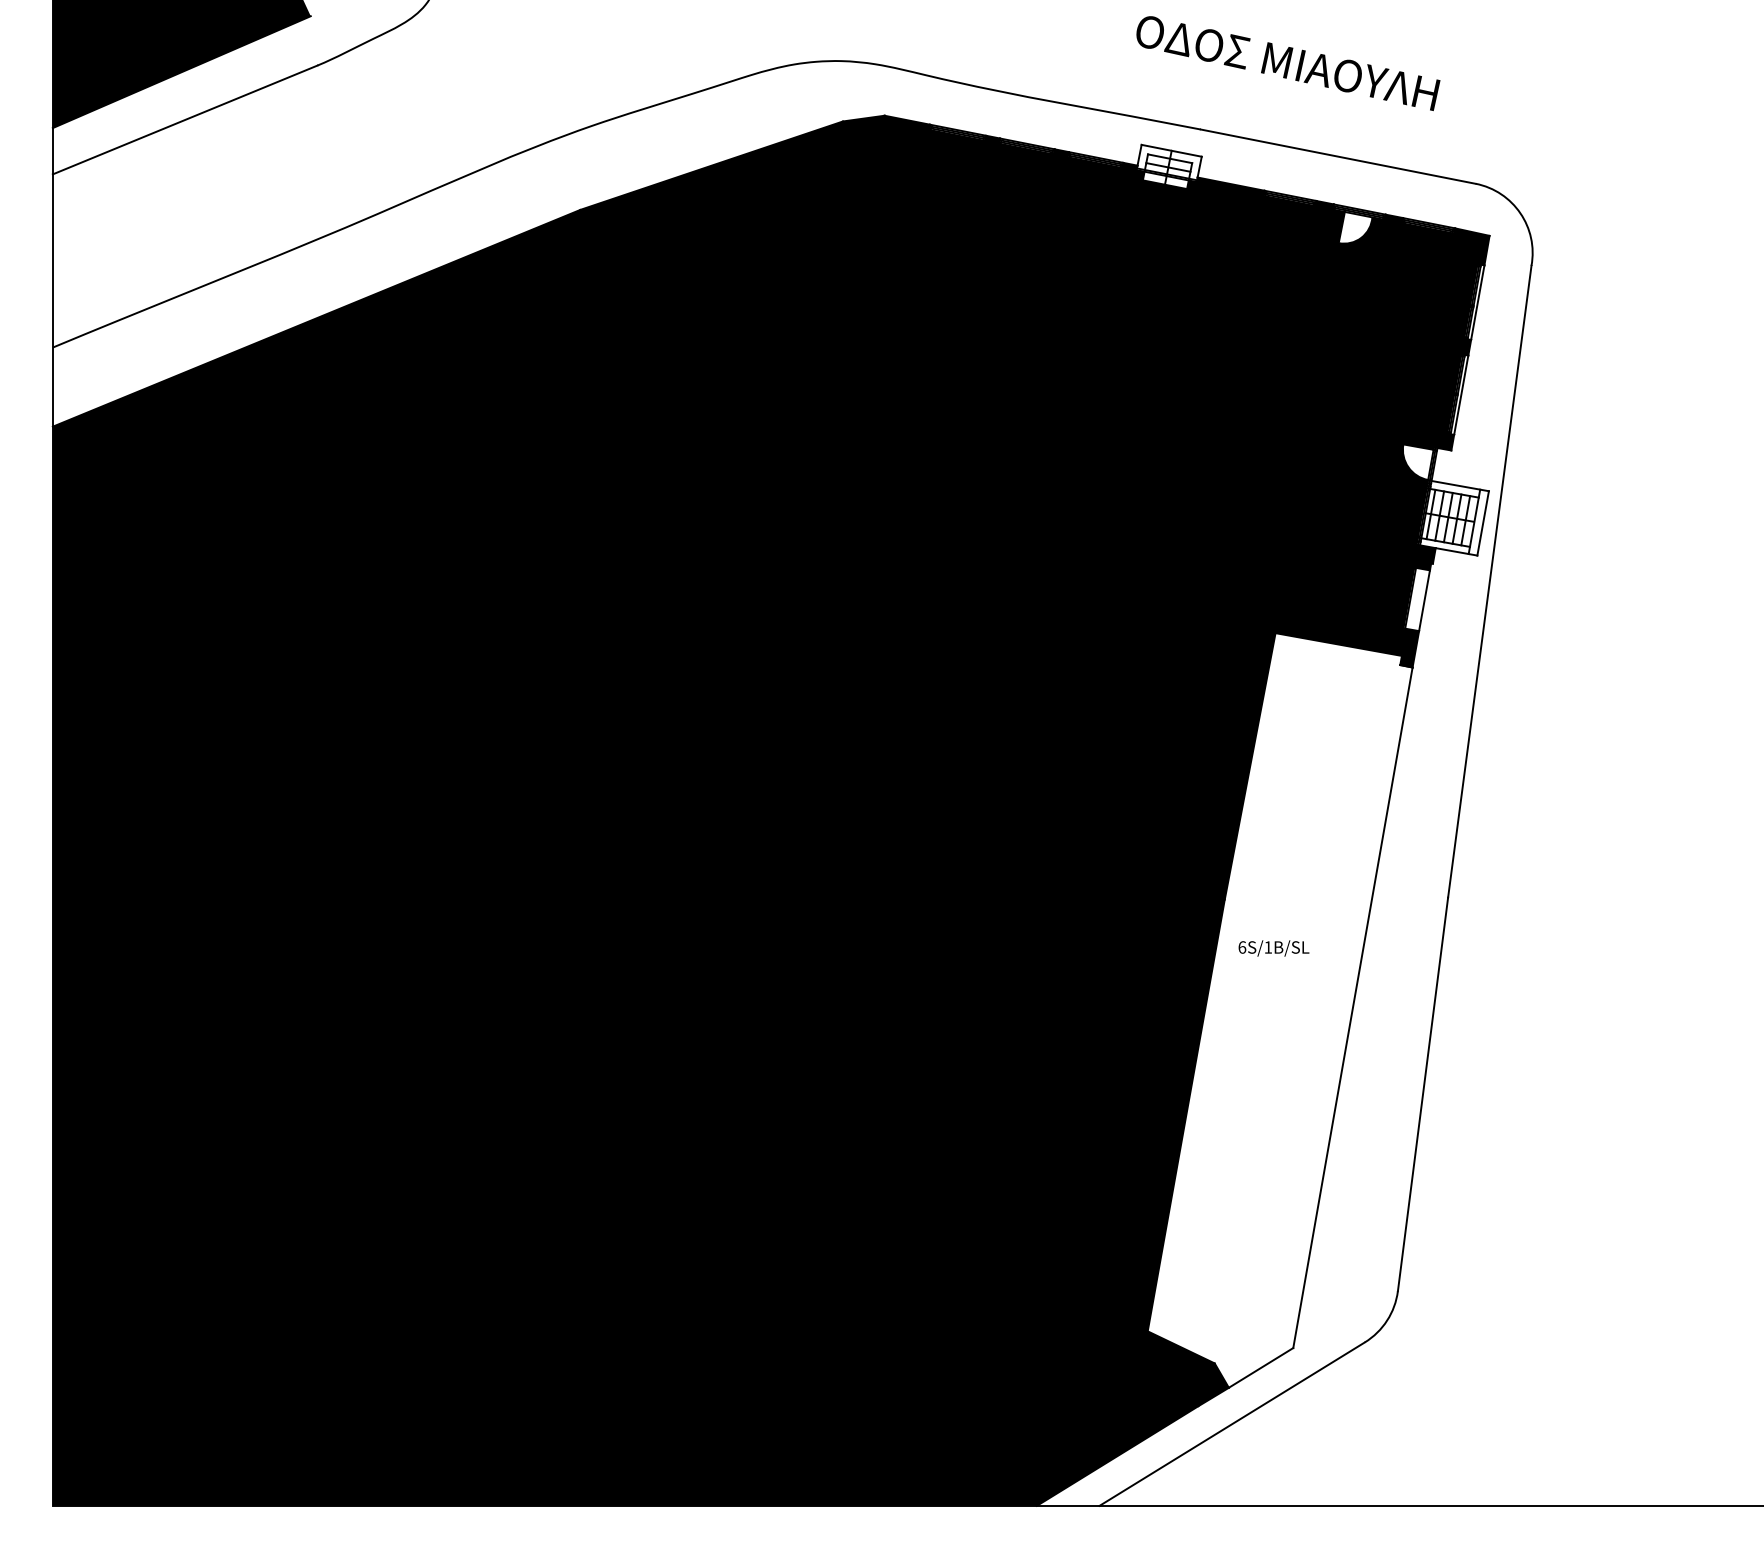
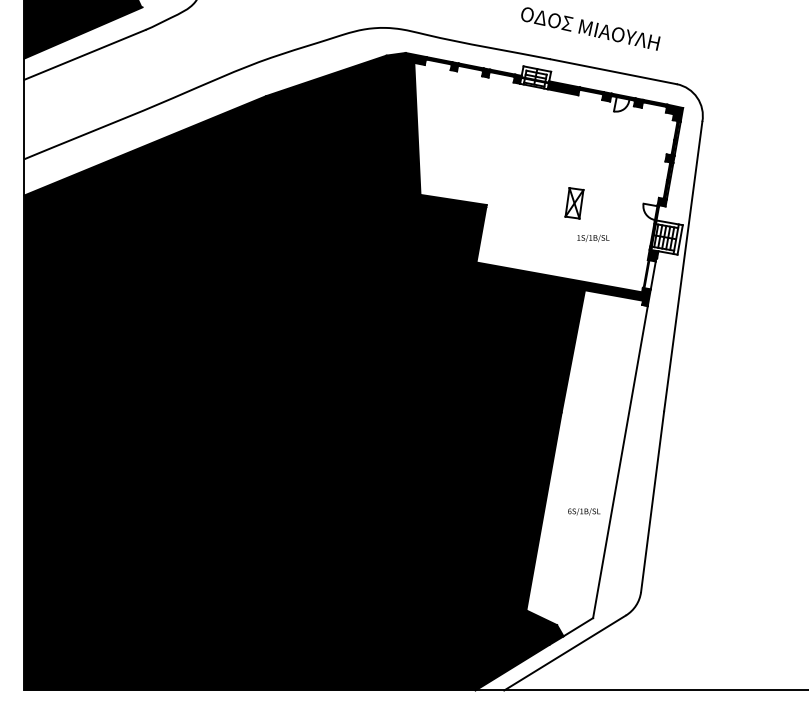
fill: (1189, 382) -> (545, 175), removed
text: (1274, 947) -> (584, 511), moved

